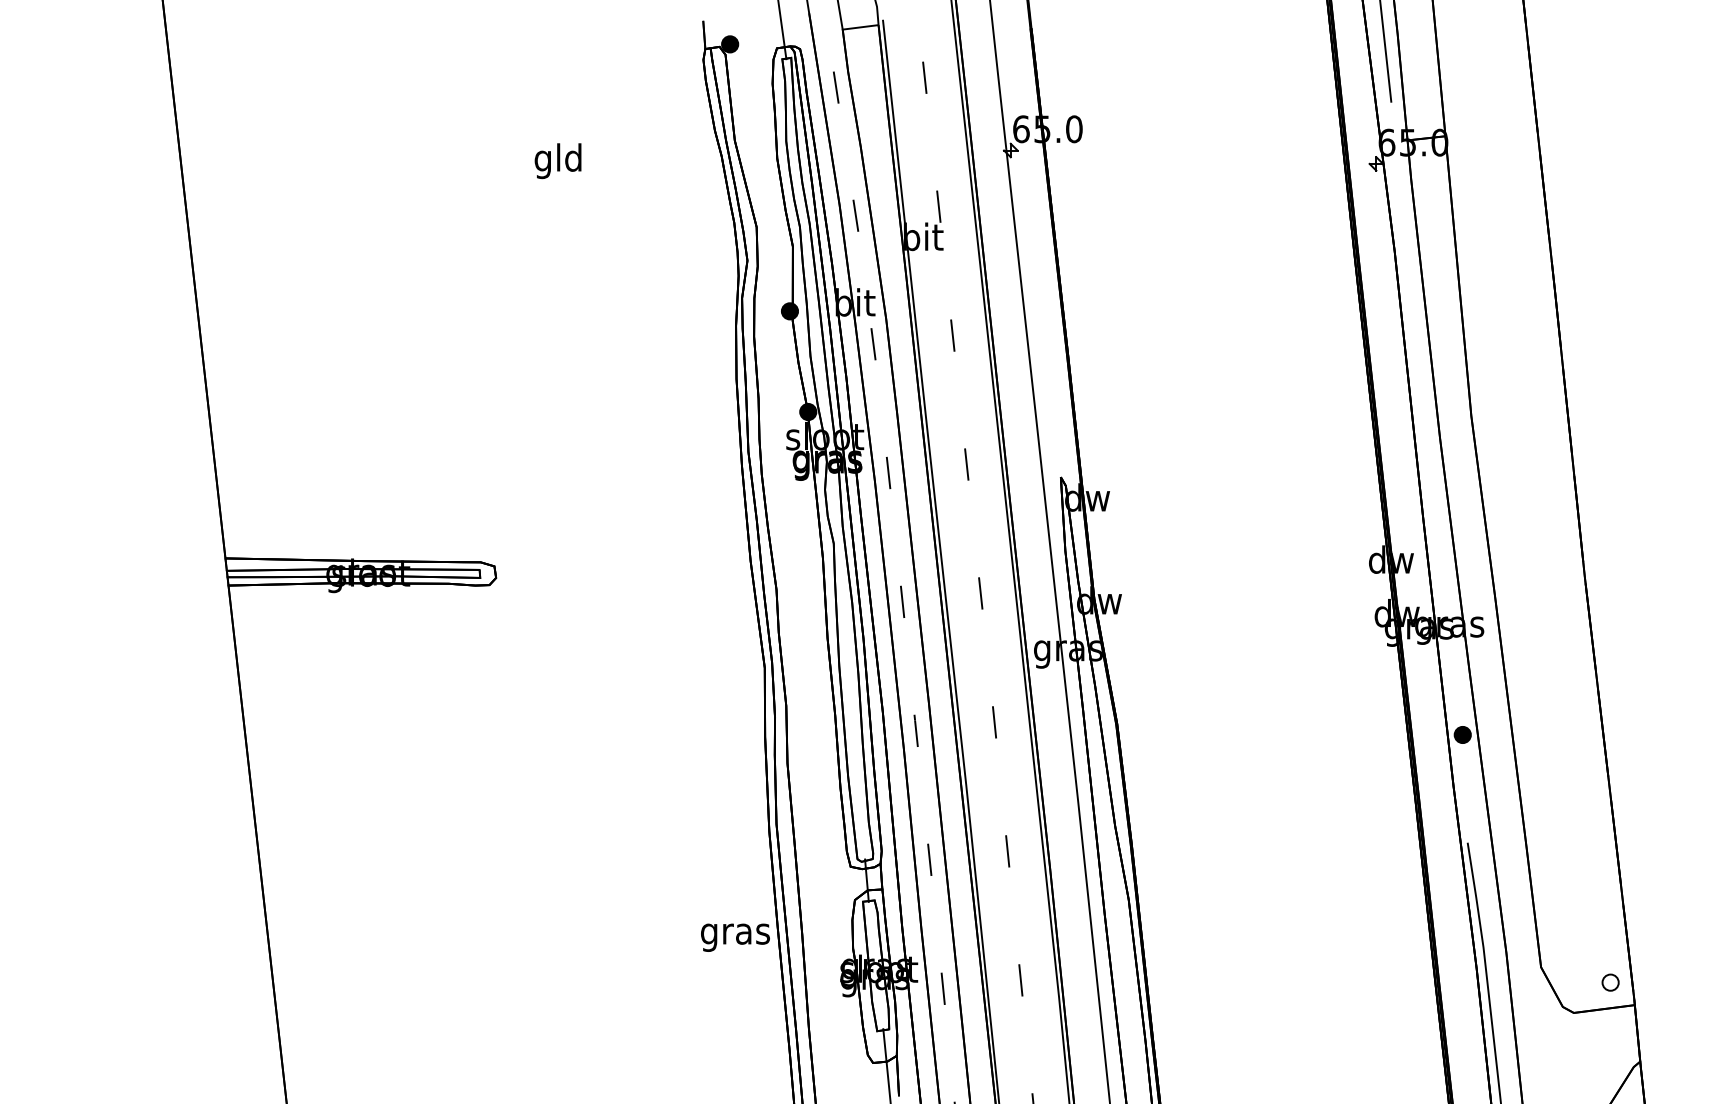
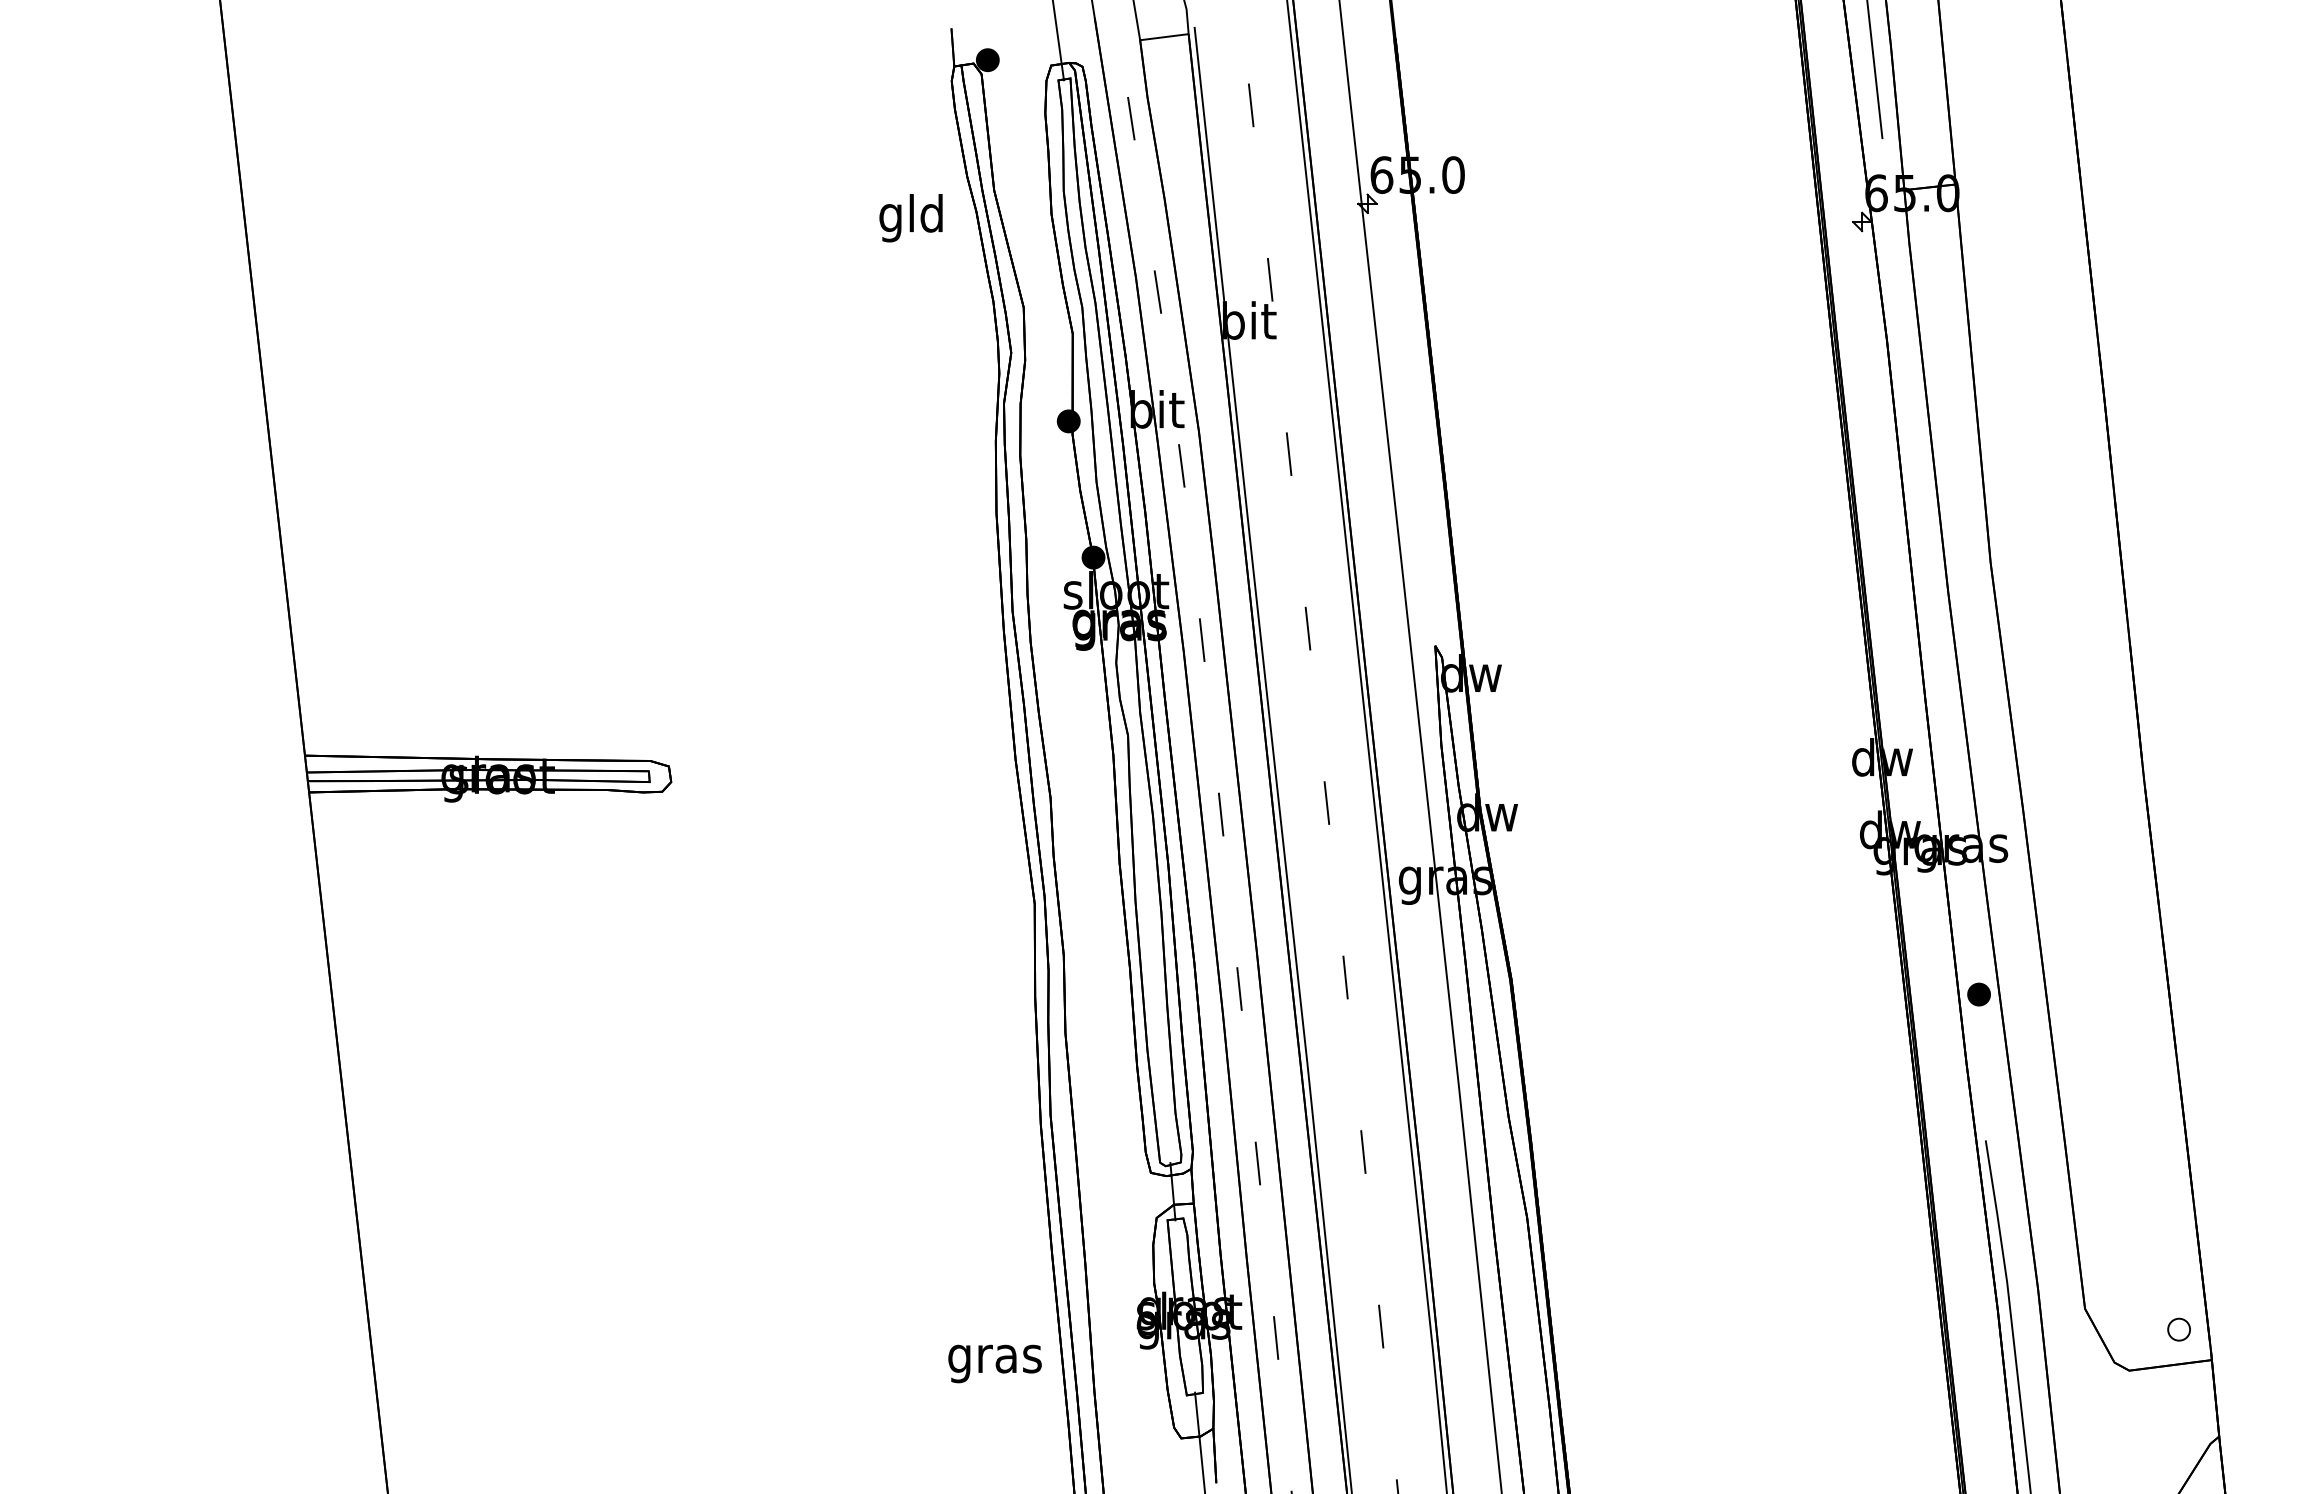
text: (557, 161) -> (910, 218), moved
text: (735, 937) -> (994, 1363), moved

